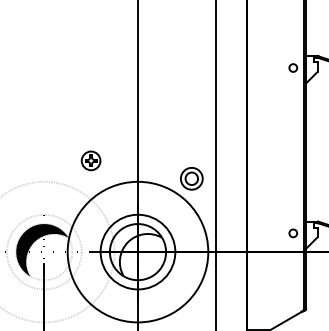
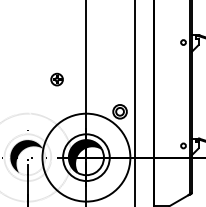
part: (90, 160) -> (56, 79), moved
hatch: (134, 250) -> (84, 156), added

